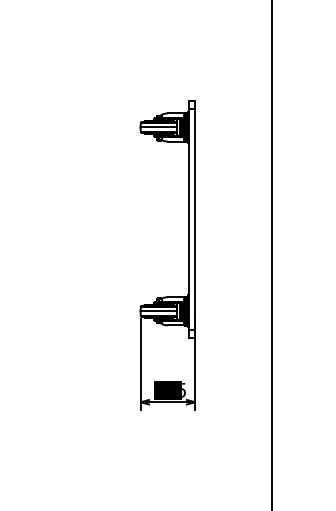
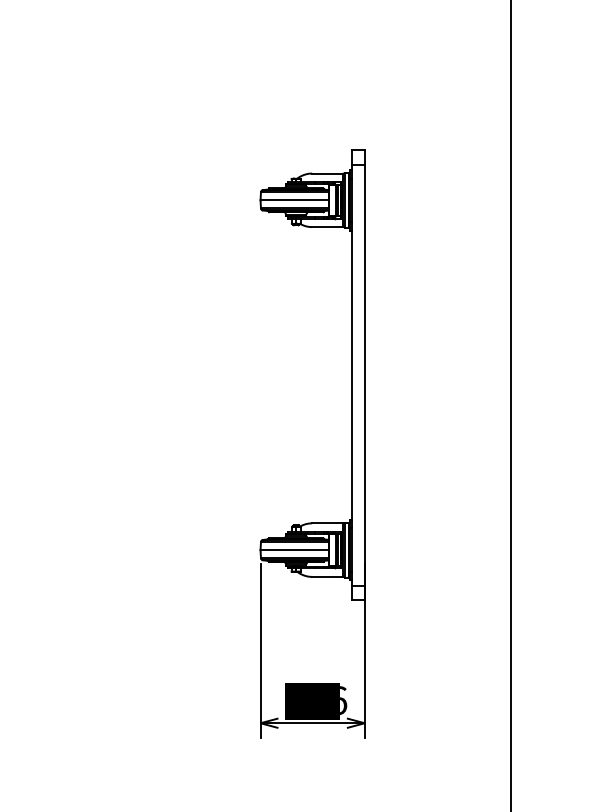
text: (184, 389) -> (344, 698), 145 -> 146

